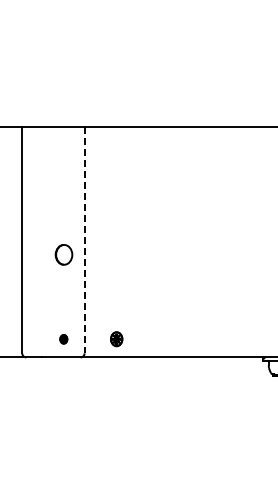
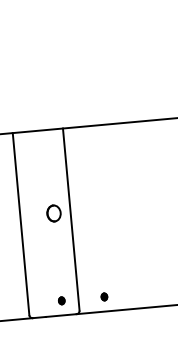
line: (84, 240) -> (71, 219), dashed -> solid
part: (63, 254) -> (53, 213), moved
part: (116, 339) -> (104, 297), size x0.62

